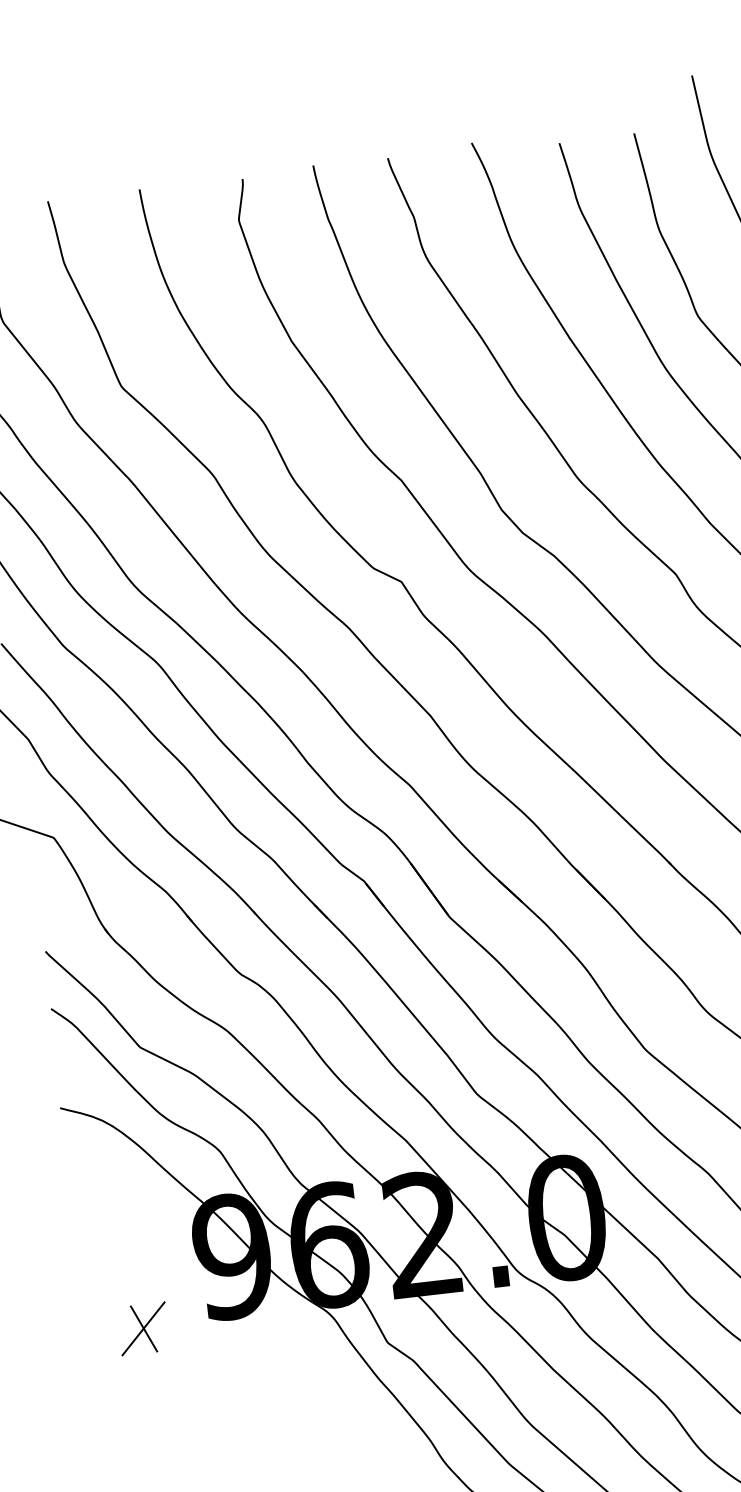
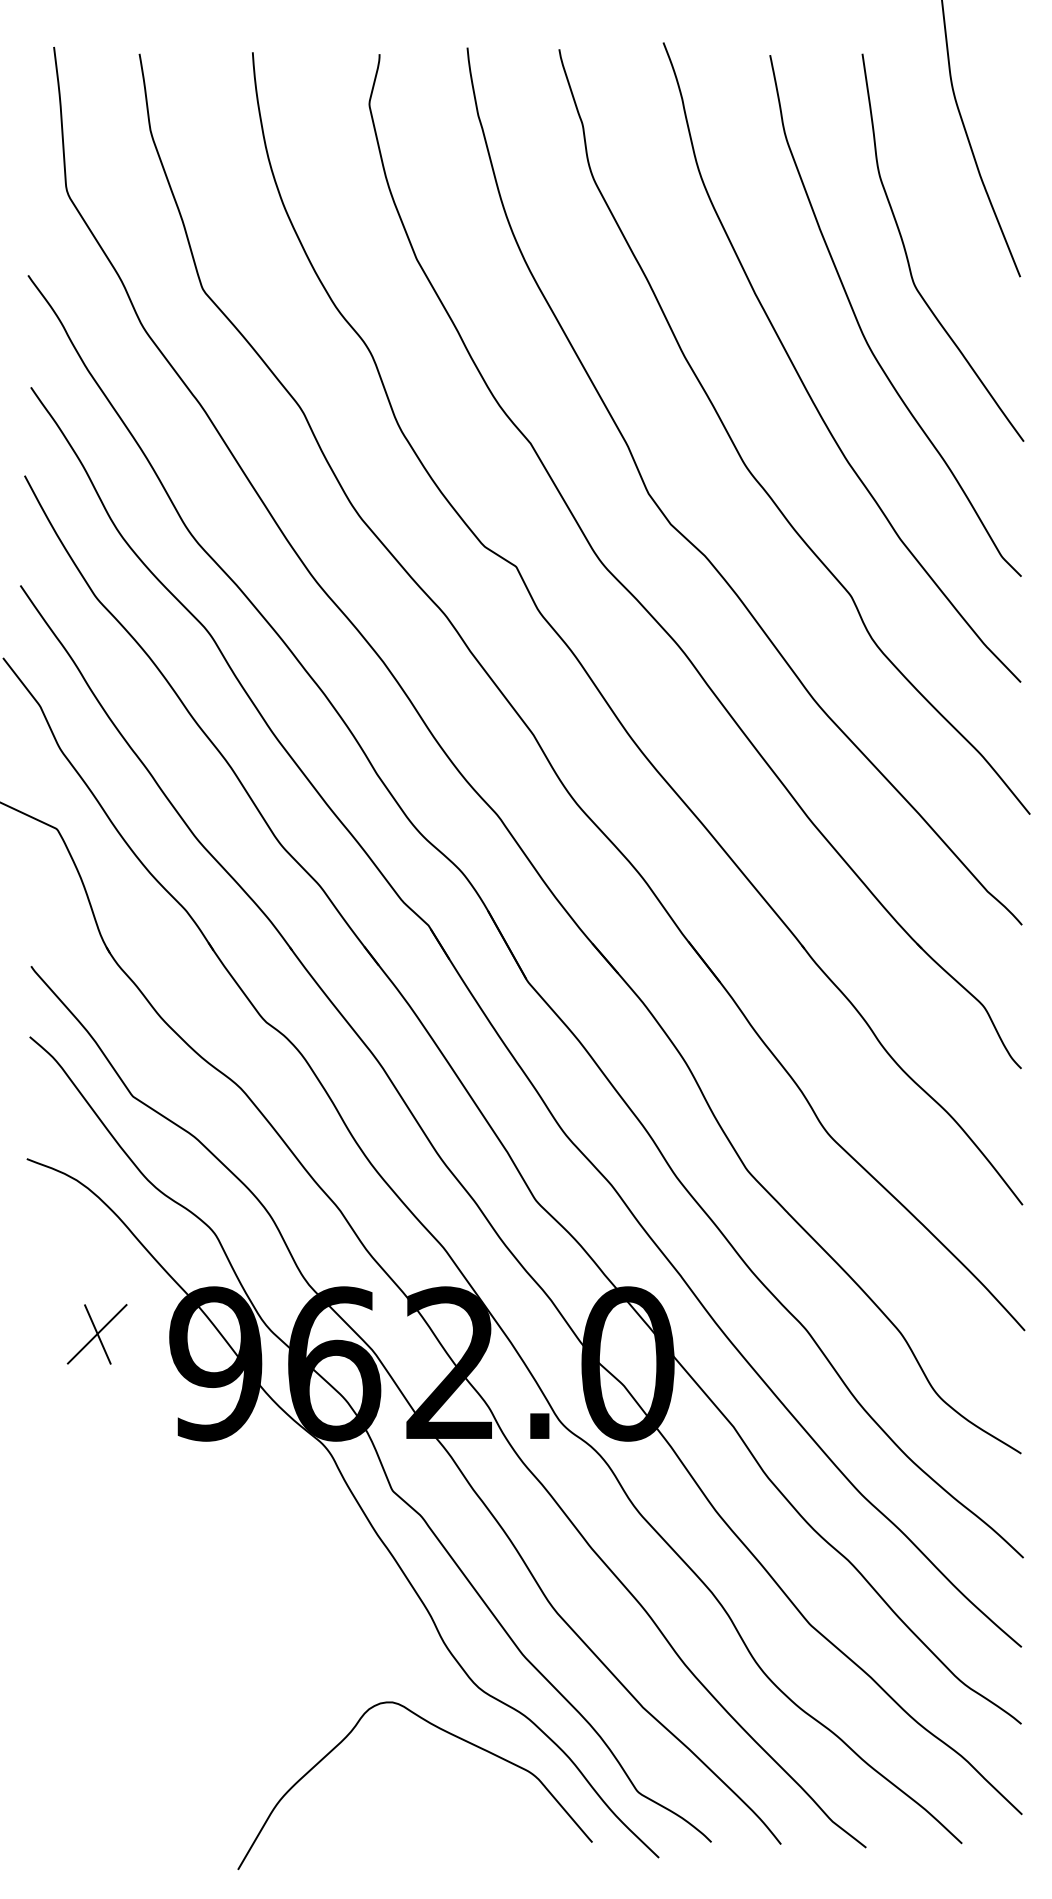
part: (142, 1329) -> (96, 1334), moved

